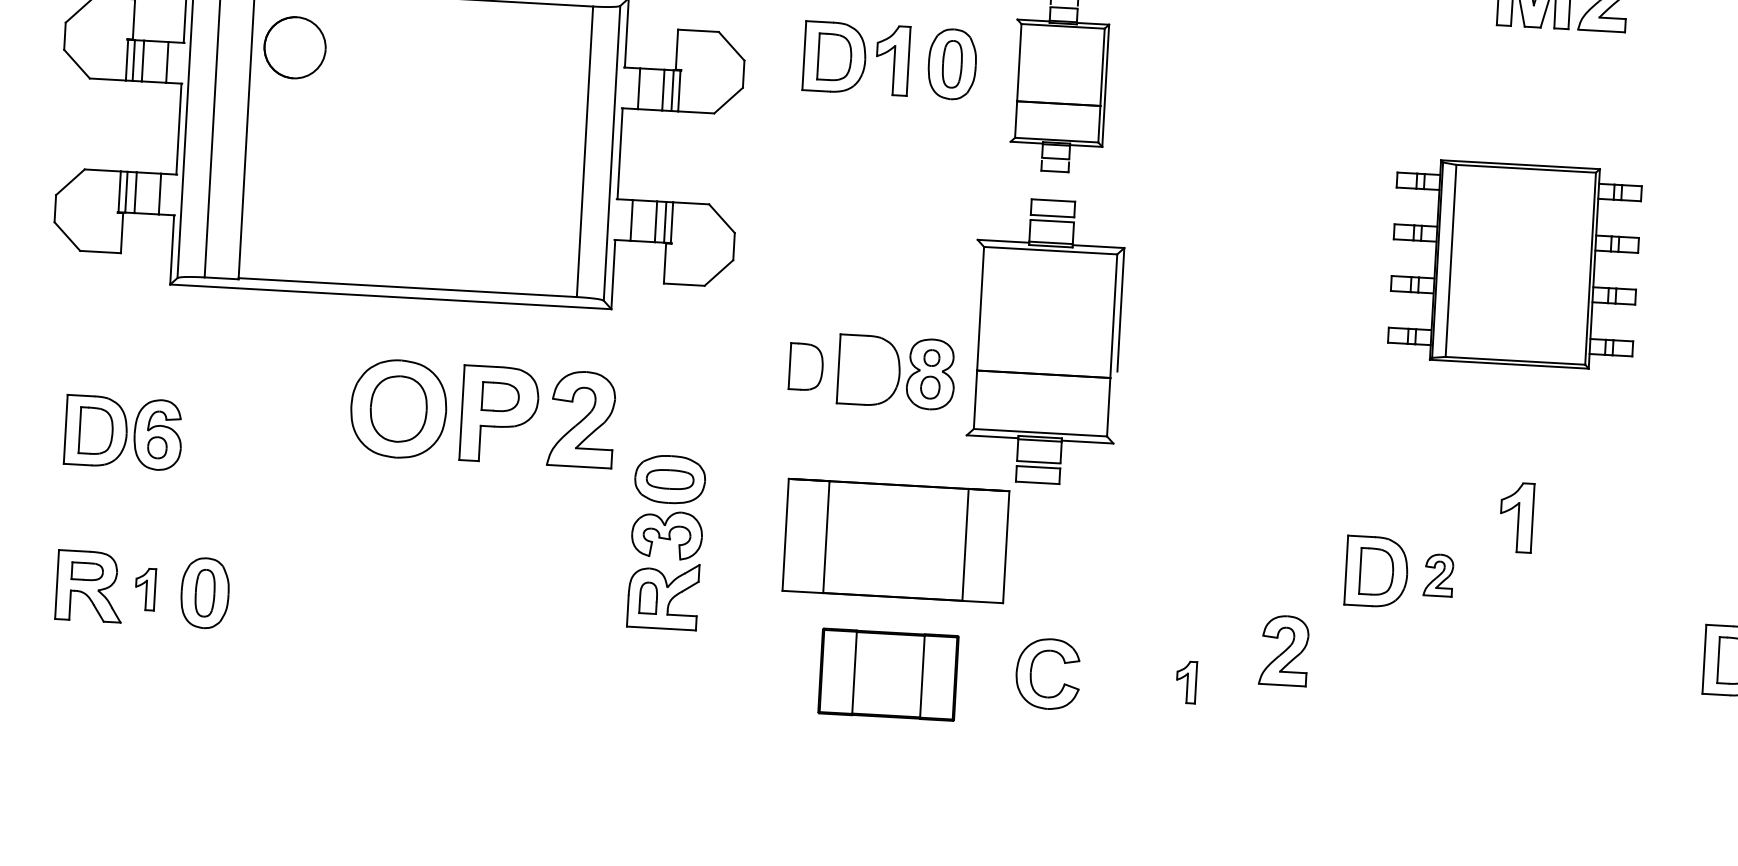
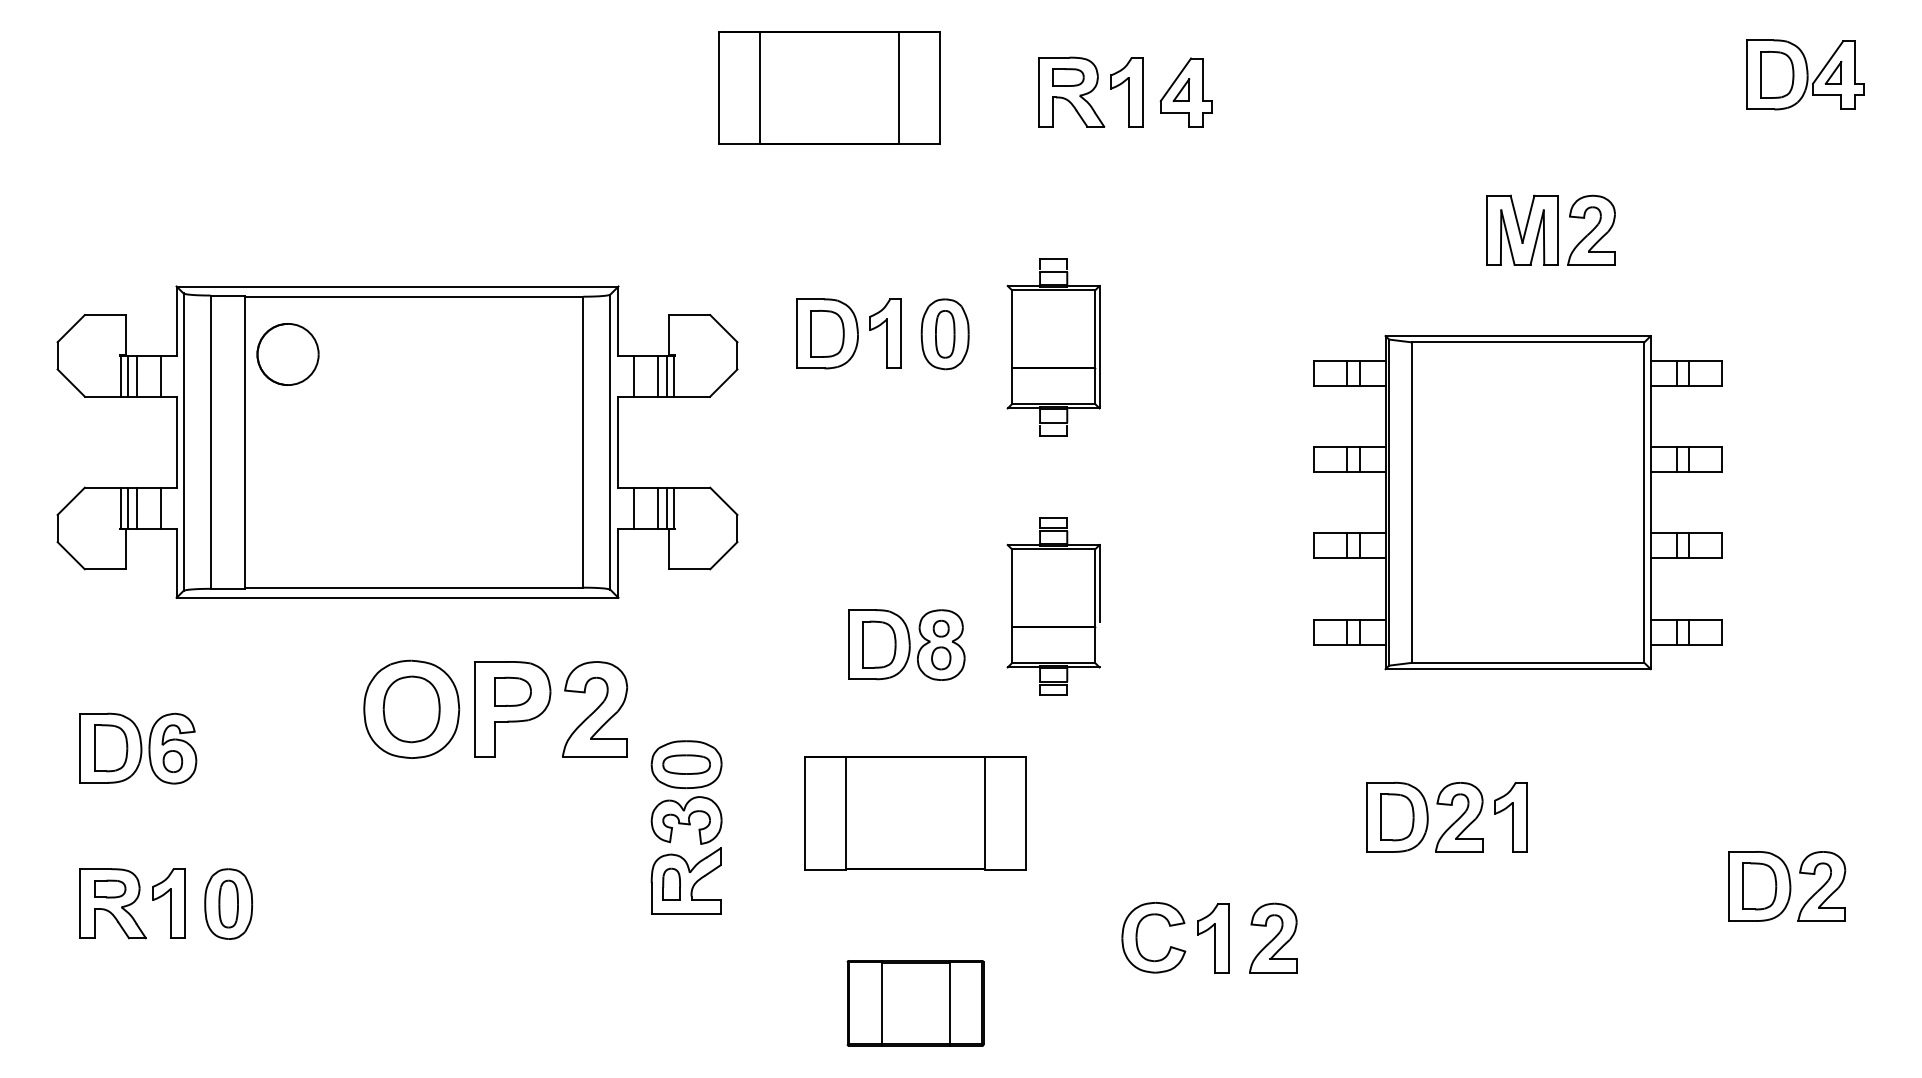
part: (1514, 264) -> (1517, 502), size x1.67
part: (1045, 342) -> (1053, 606), size x0.62
part: (806, 366) -> (879, 644), moved
part: (1516, 517) -> (1510, 817), moved
part: (1438, 575) -> (1459, 817), size x1.67
part: (145, 589) -> (168, 903), size x1.67
part: (1284, 649) -> (1273, 937), moved
part: (1031, 672) -> (1137, 937), moved
part: (888, 674) -> (915, 1003), moved
part: (1186, 682) -> (1213, 938), size x1.67

